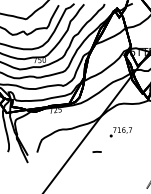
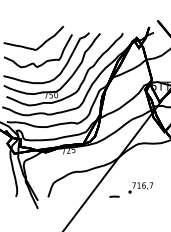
text: (120, 131) -> (140, 187), moved

